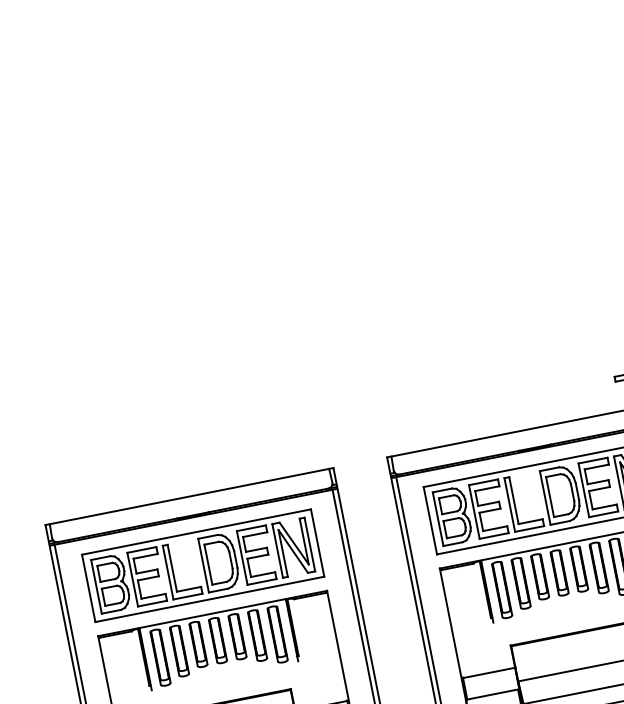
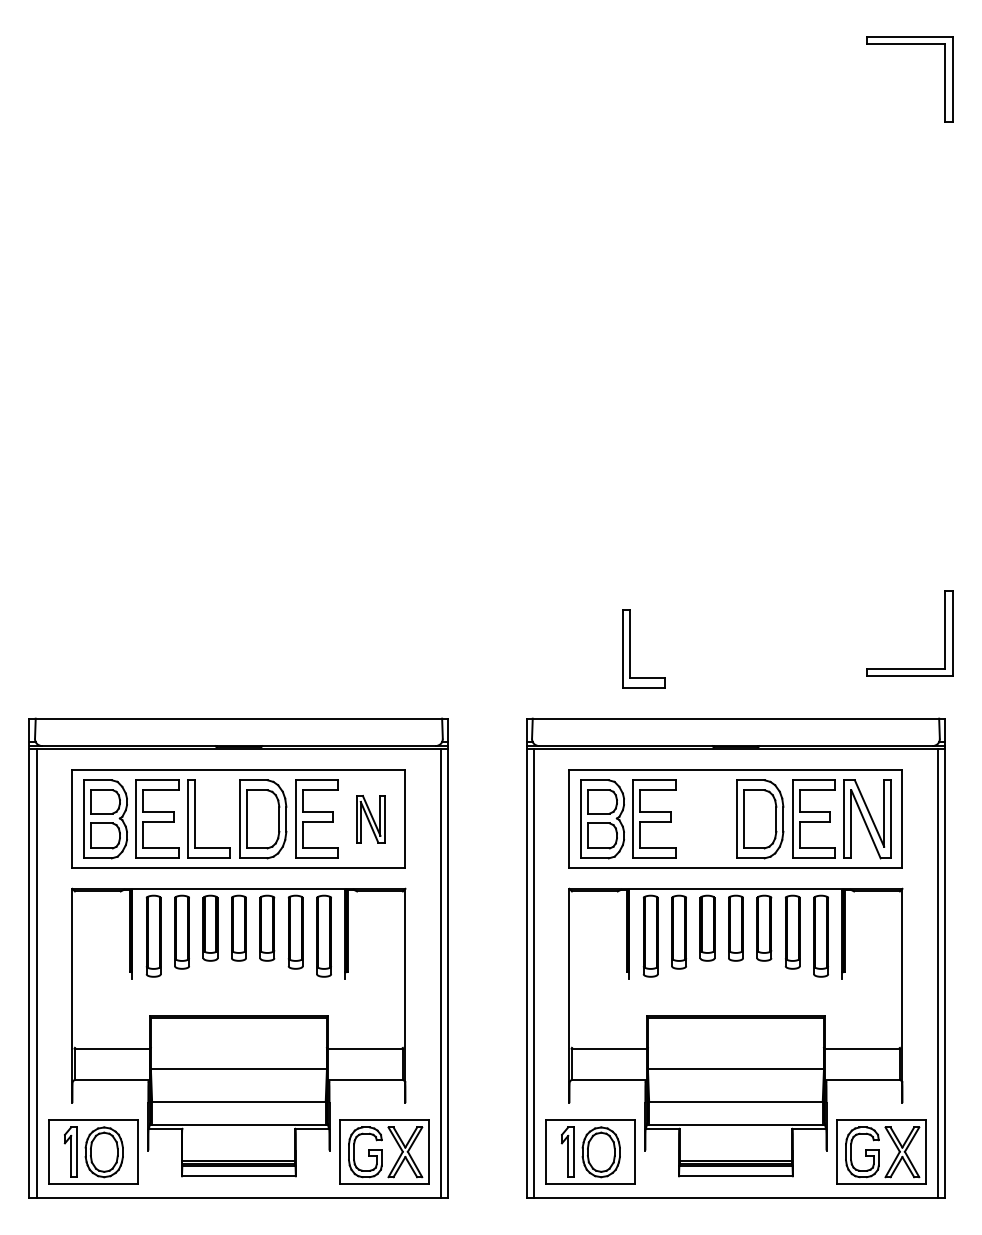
part: (514, 503) -> (630, 648), moved
part: (293, 547) -> (370, 819), size x0.6

